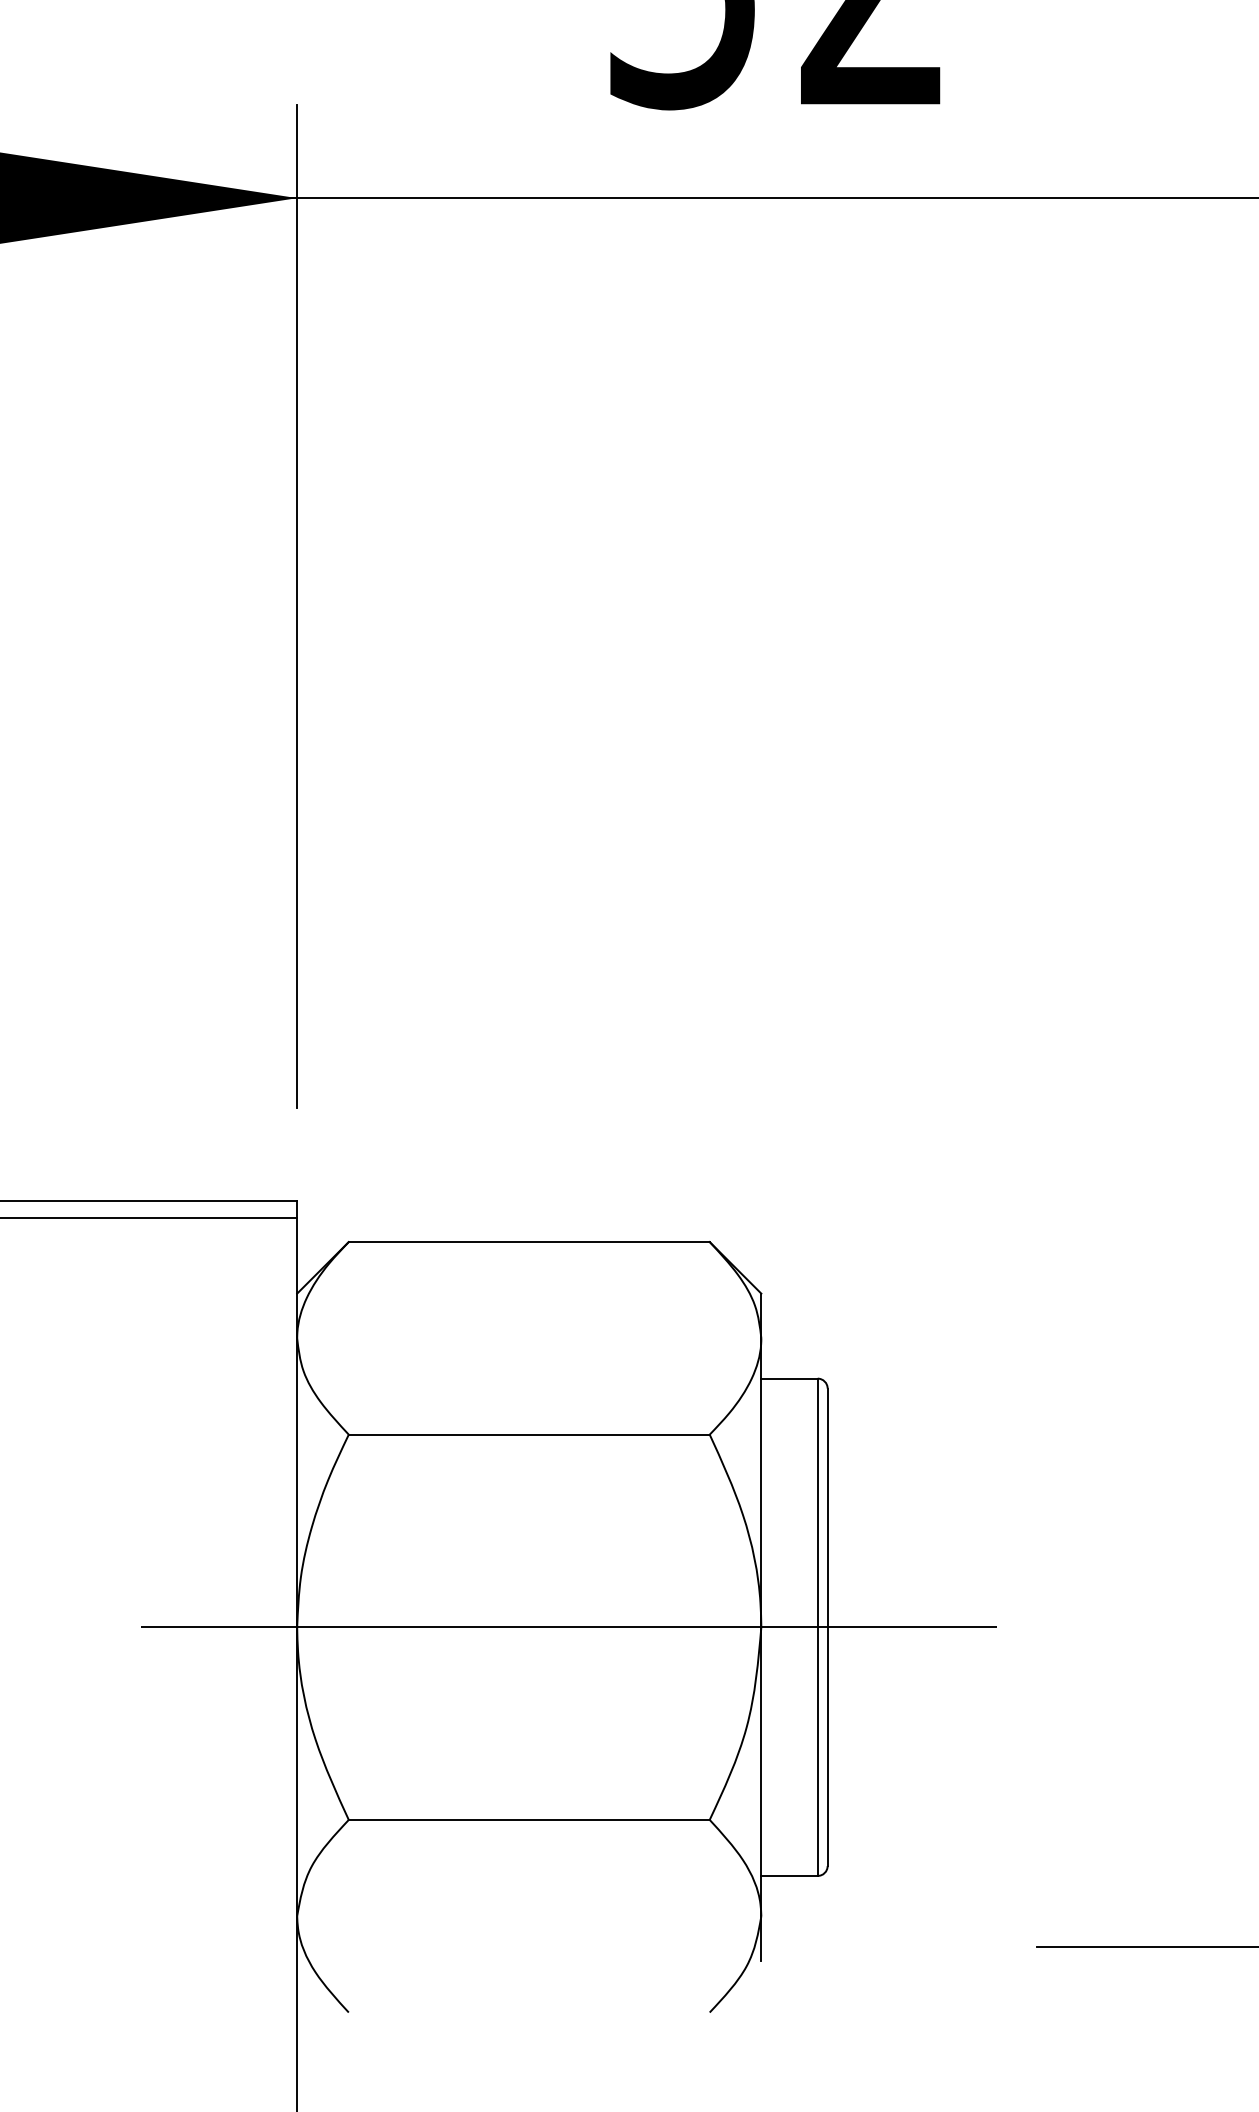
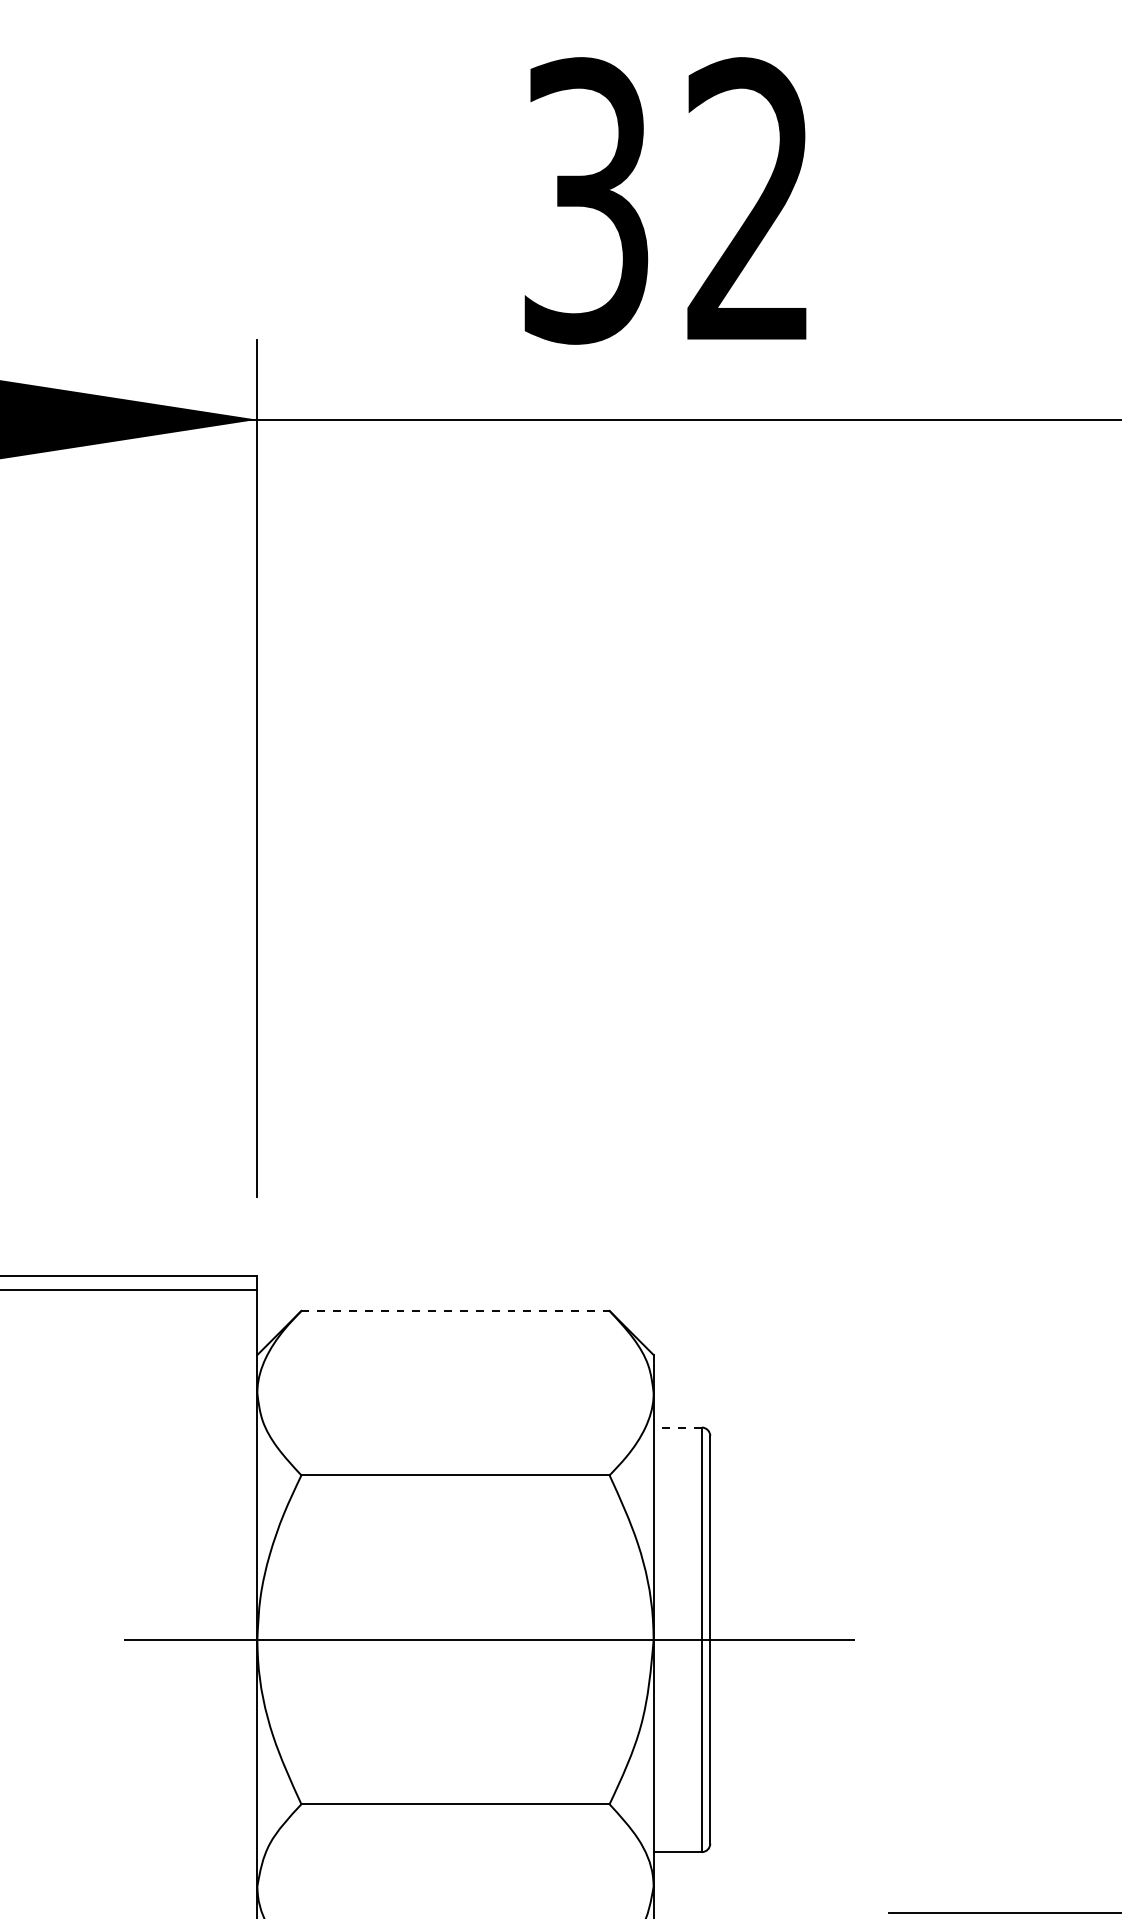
line: (530, 1241) -> (456, 1310), solid -> dashed
line: (789, 1378) -> (677, 1427), solid -> dashed

